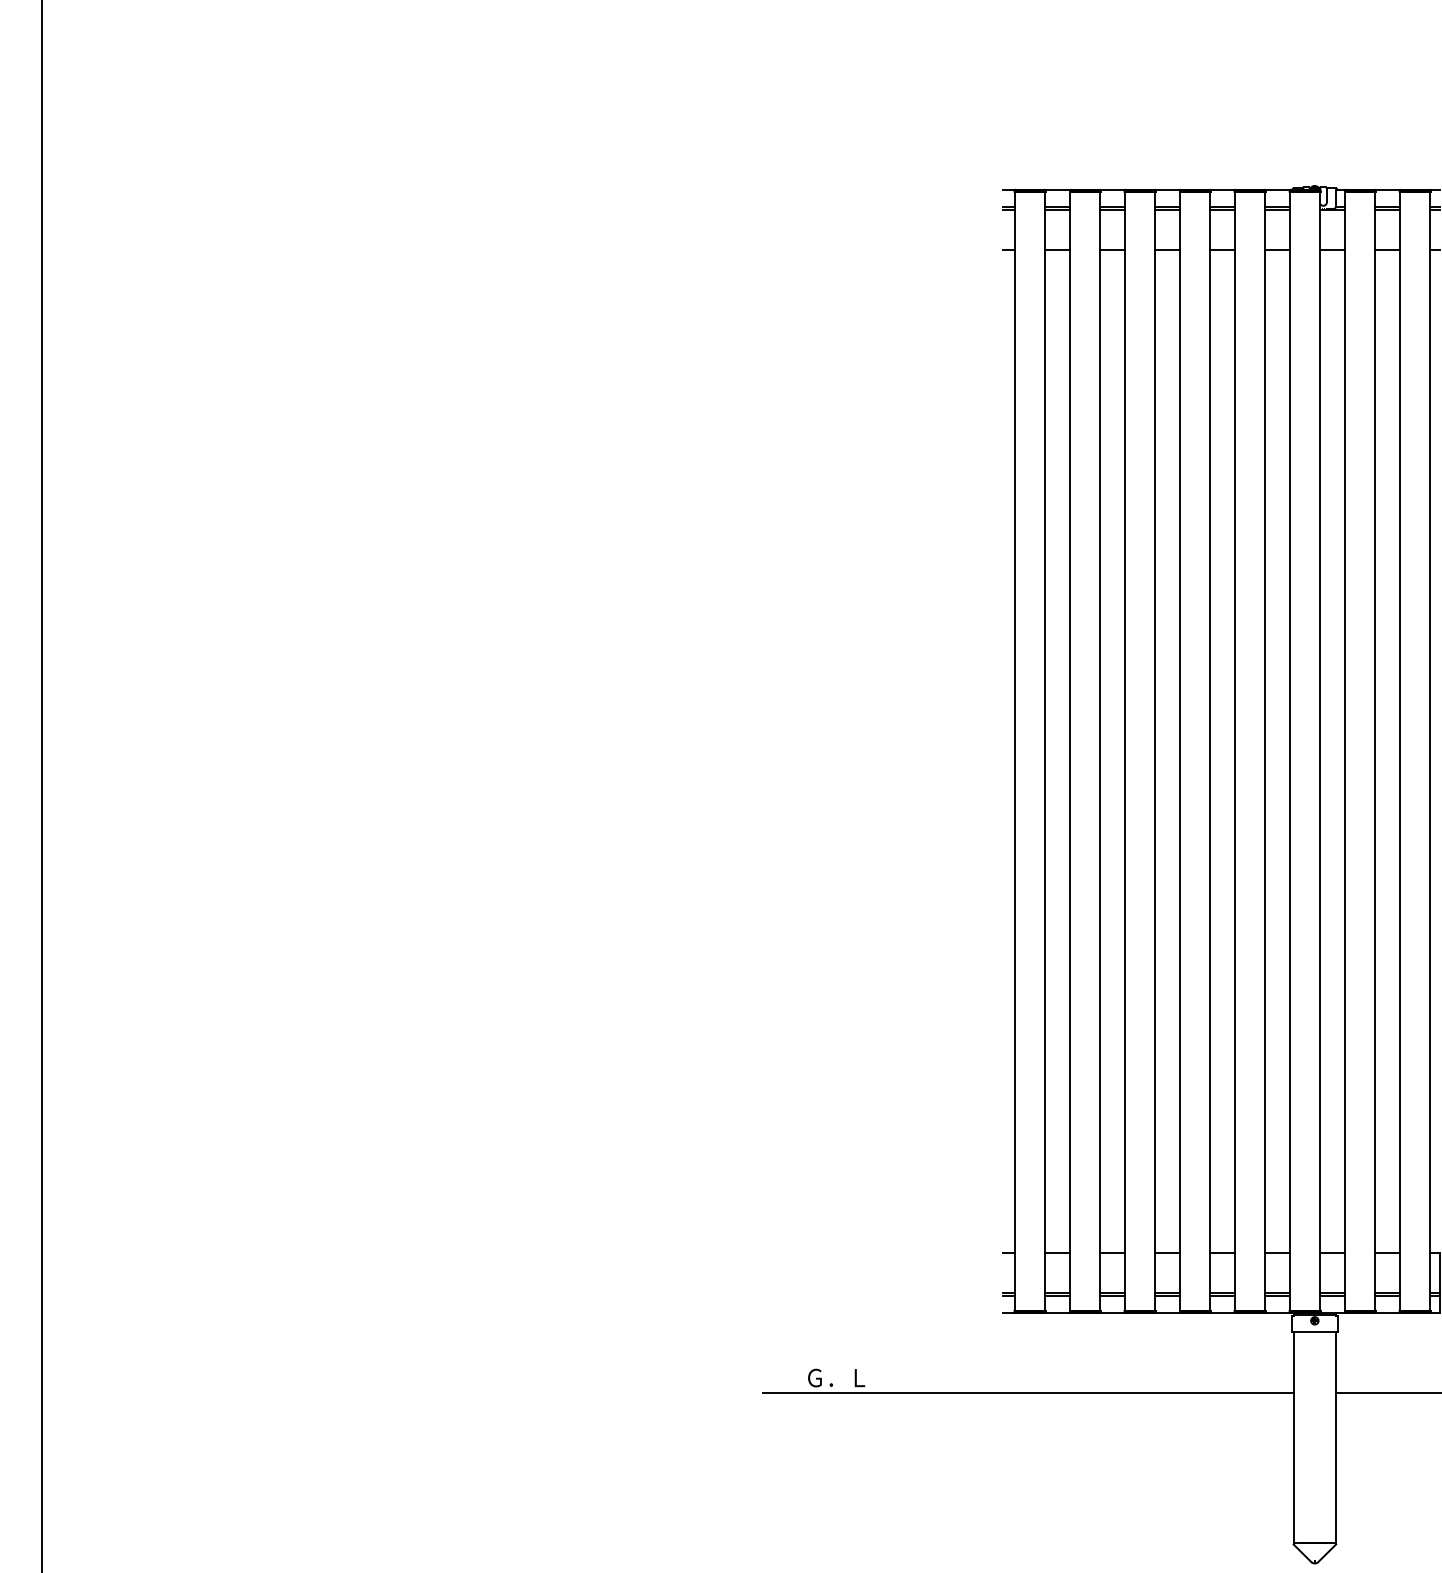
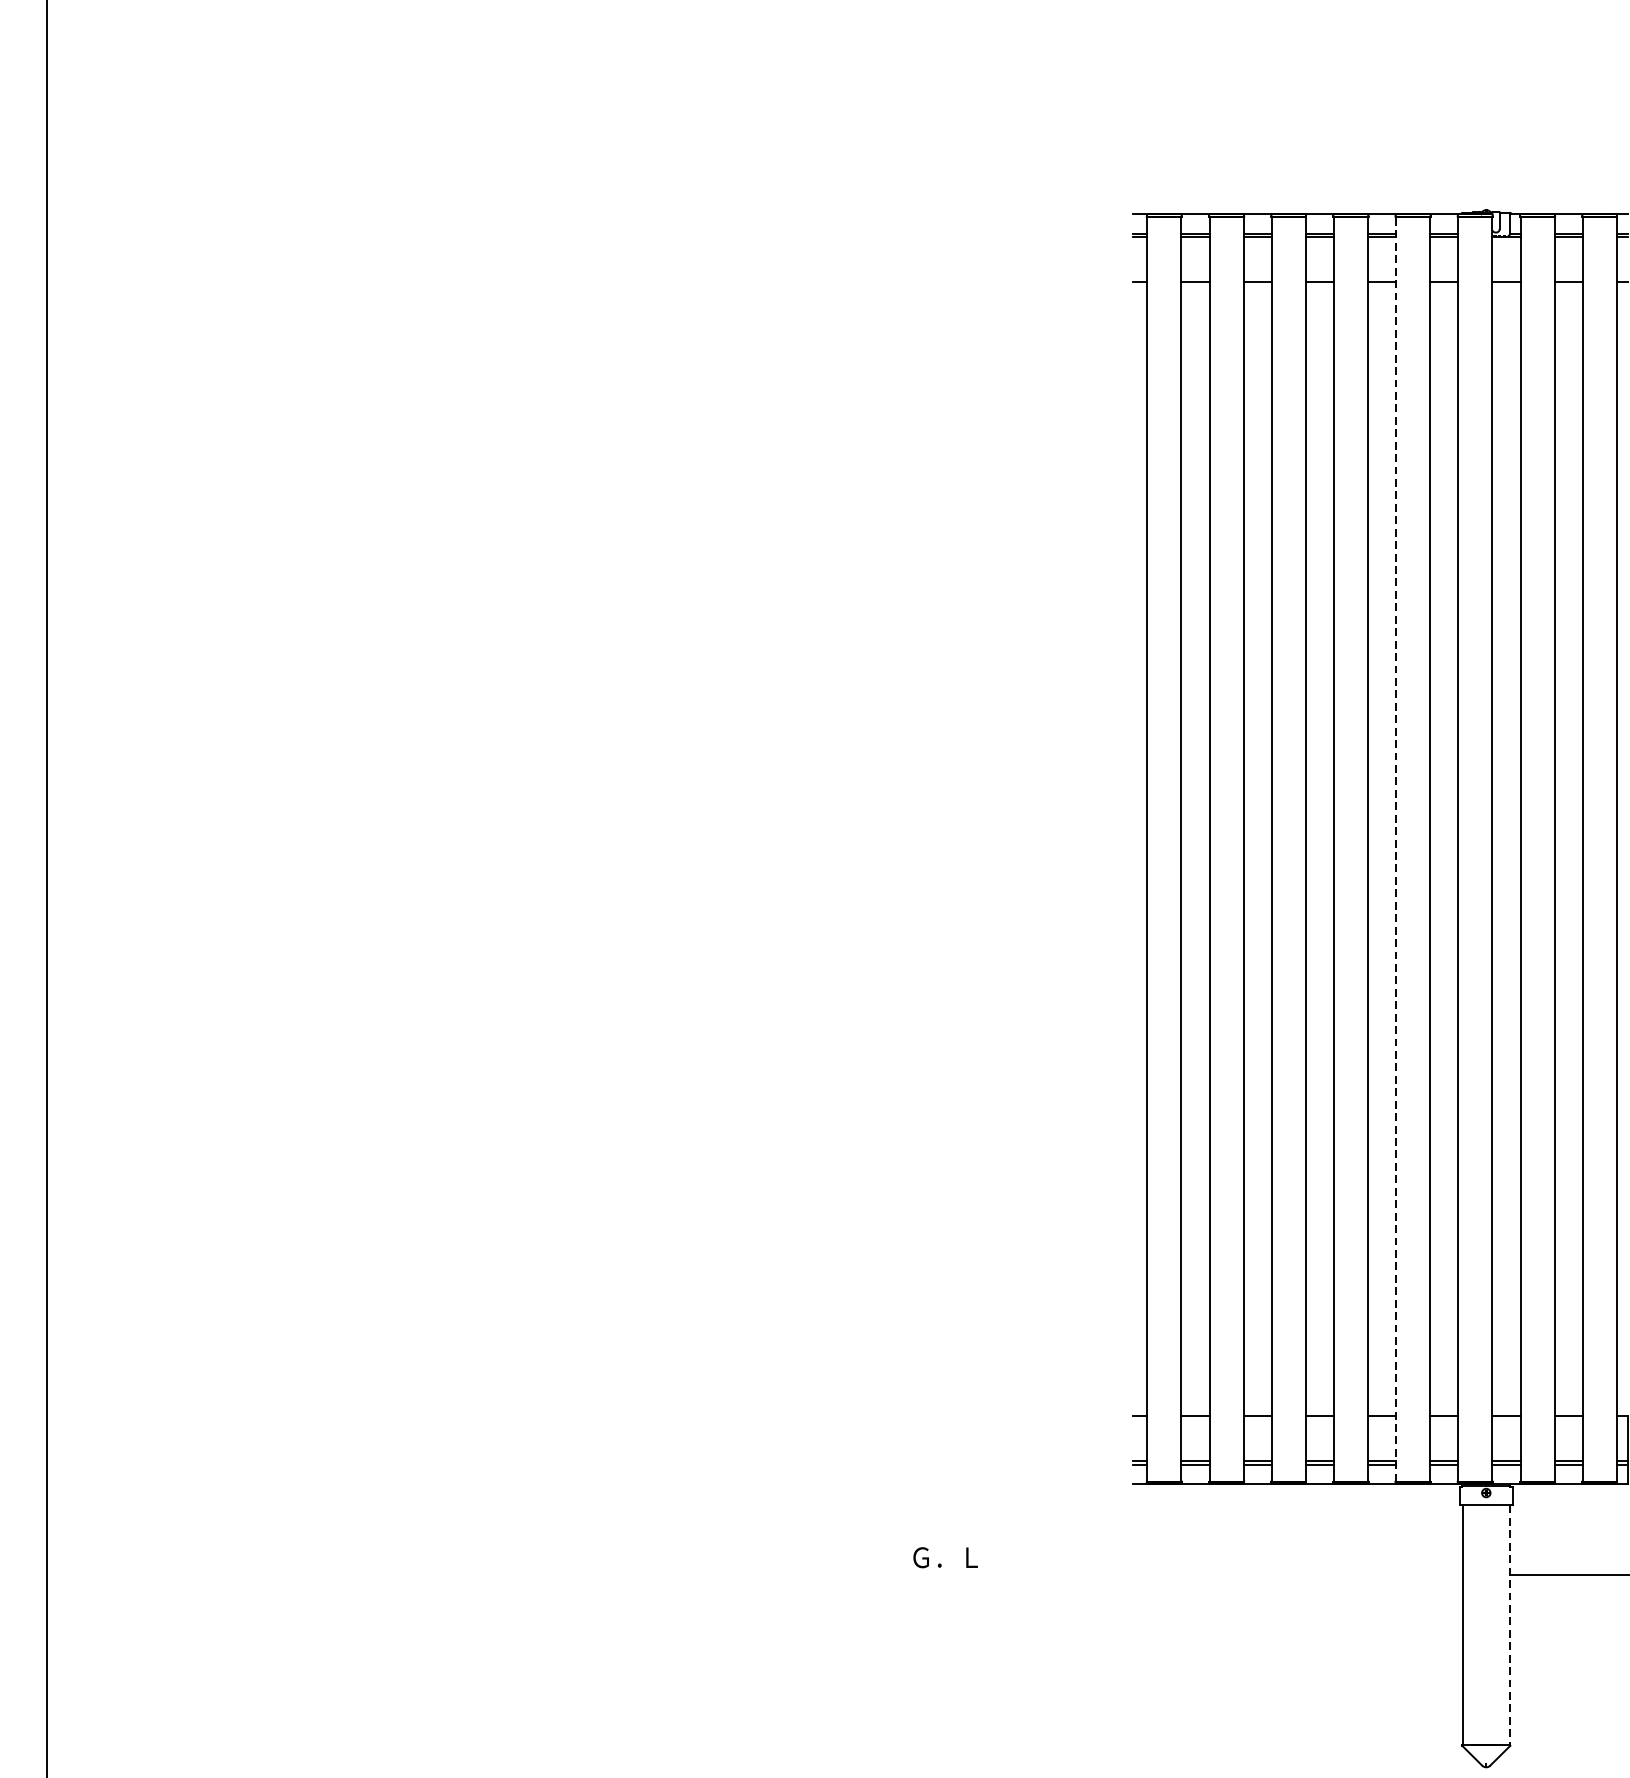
line: (1235, 751) -> (1396, 849), solid -> dashed
line: (1028, 1393) -> (1162, 1575), removed
line: (1335, 1437) -> (1509, 1624), solid -> dashed

